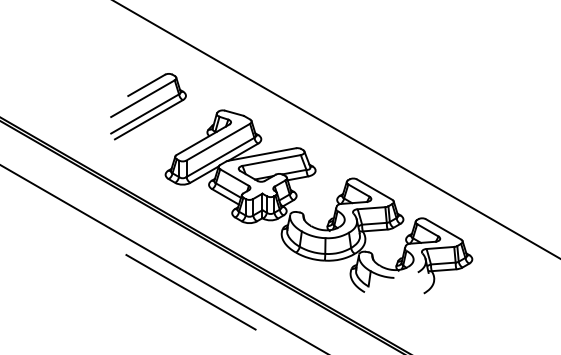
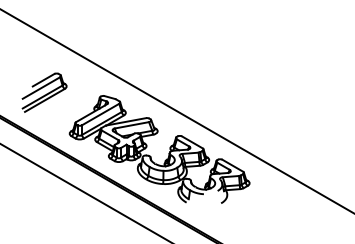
part: (148, 106) -> (44, 92), moved
line: (190, 292) -> (84, 202), removed

